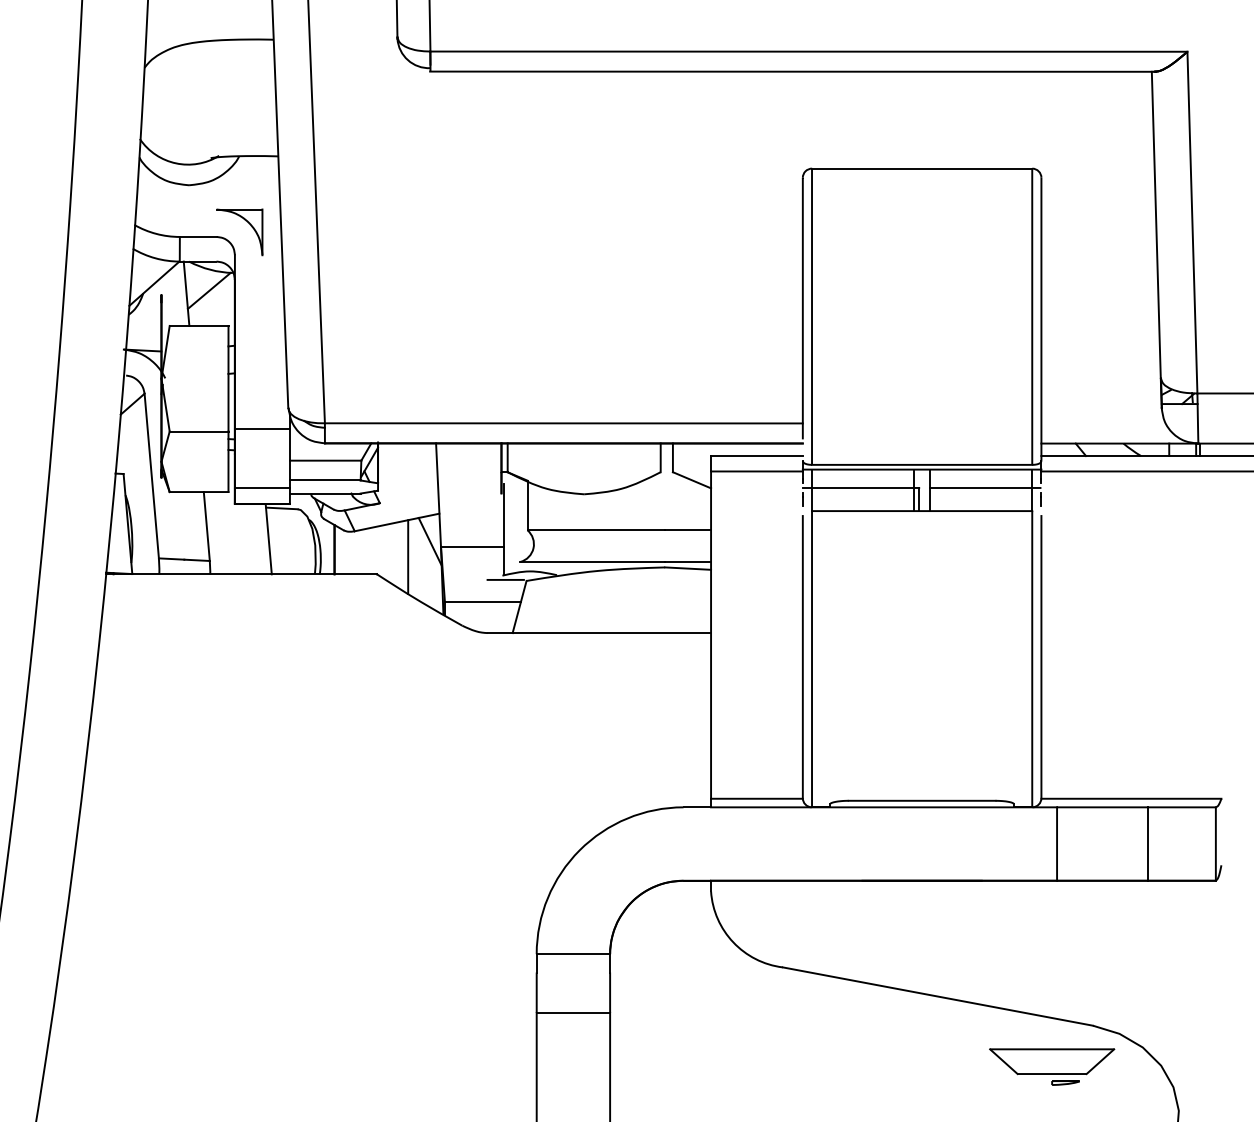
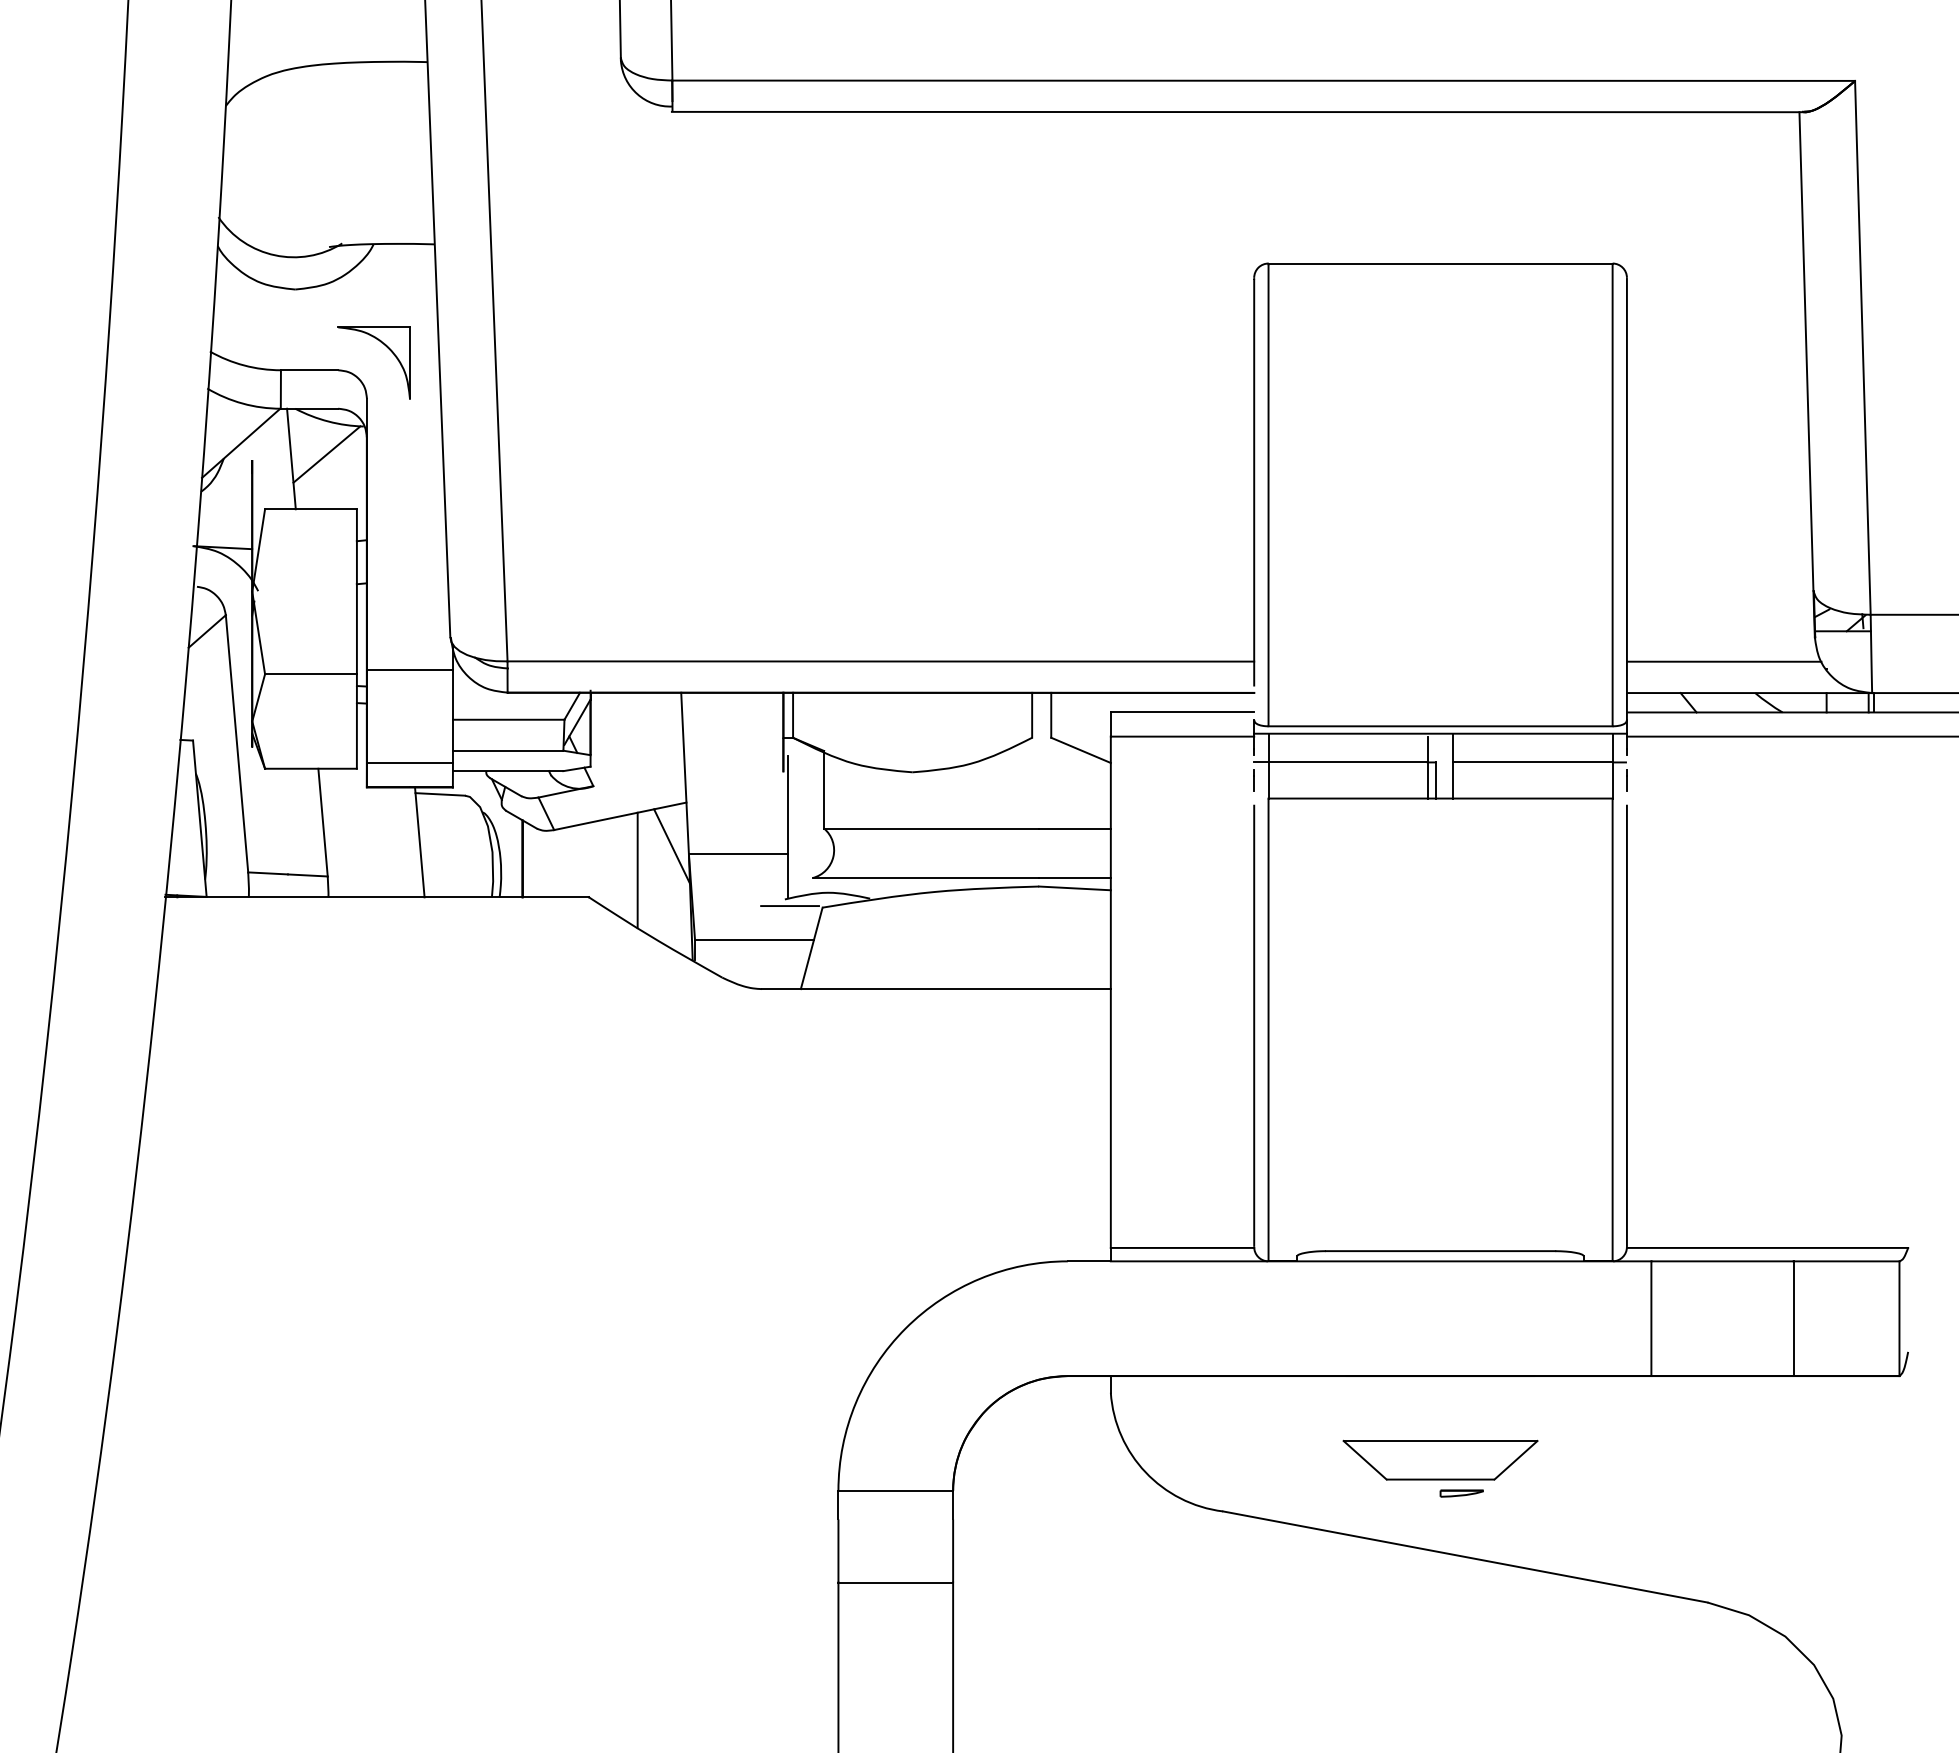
line: (1103, 423) -> (1723, 661), added
part: (1052, 1066) -> (1441, 1467), moved

